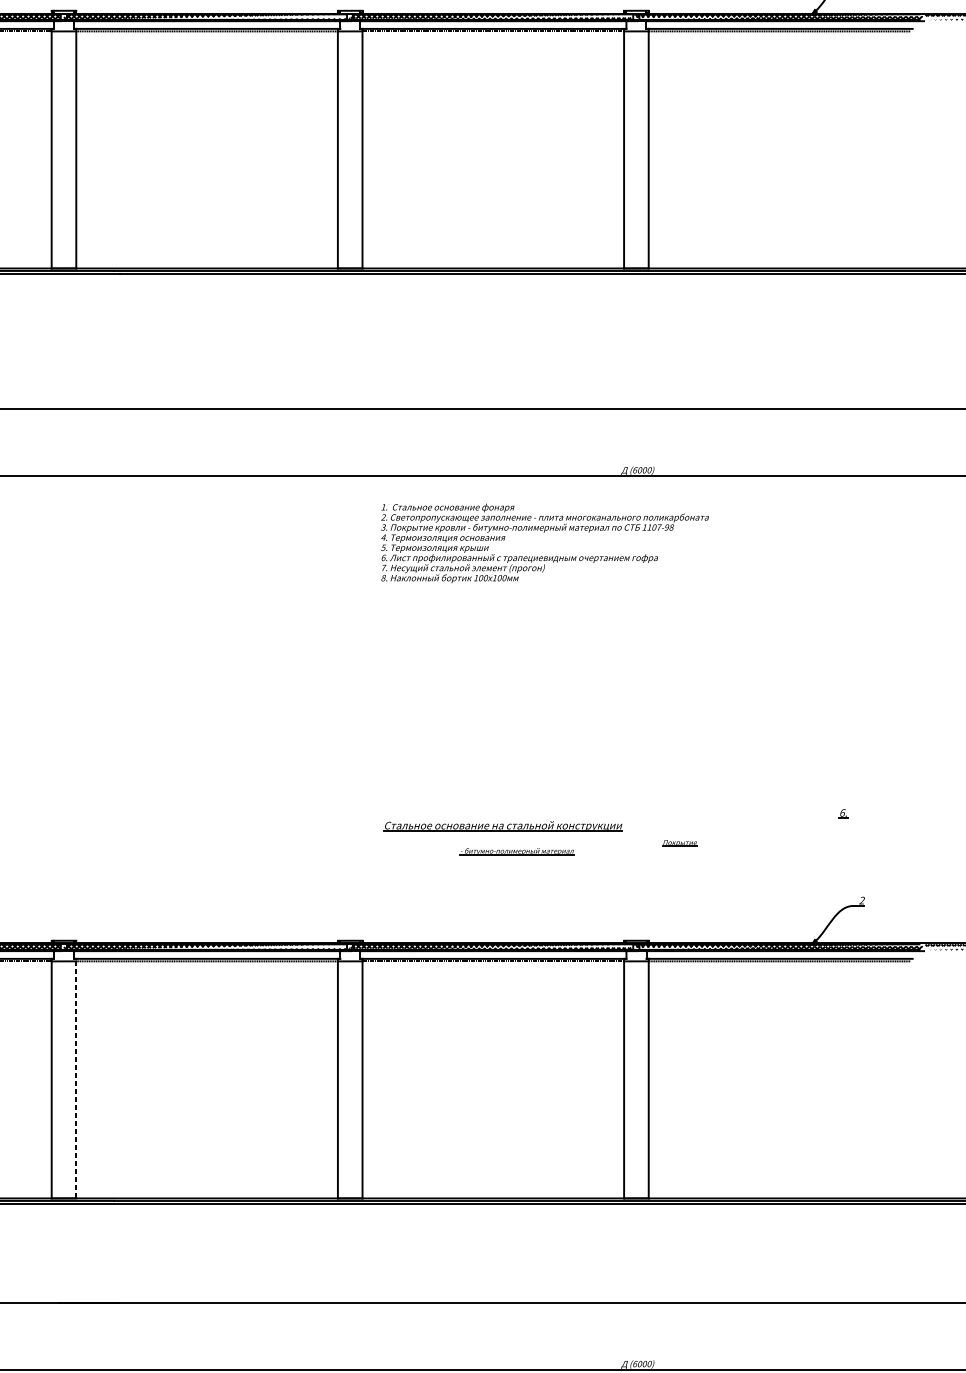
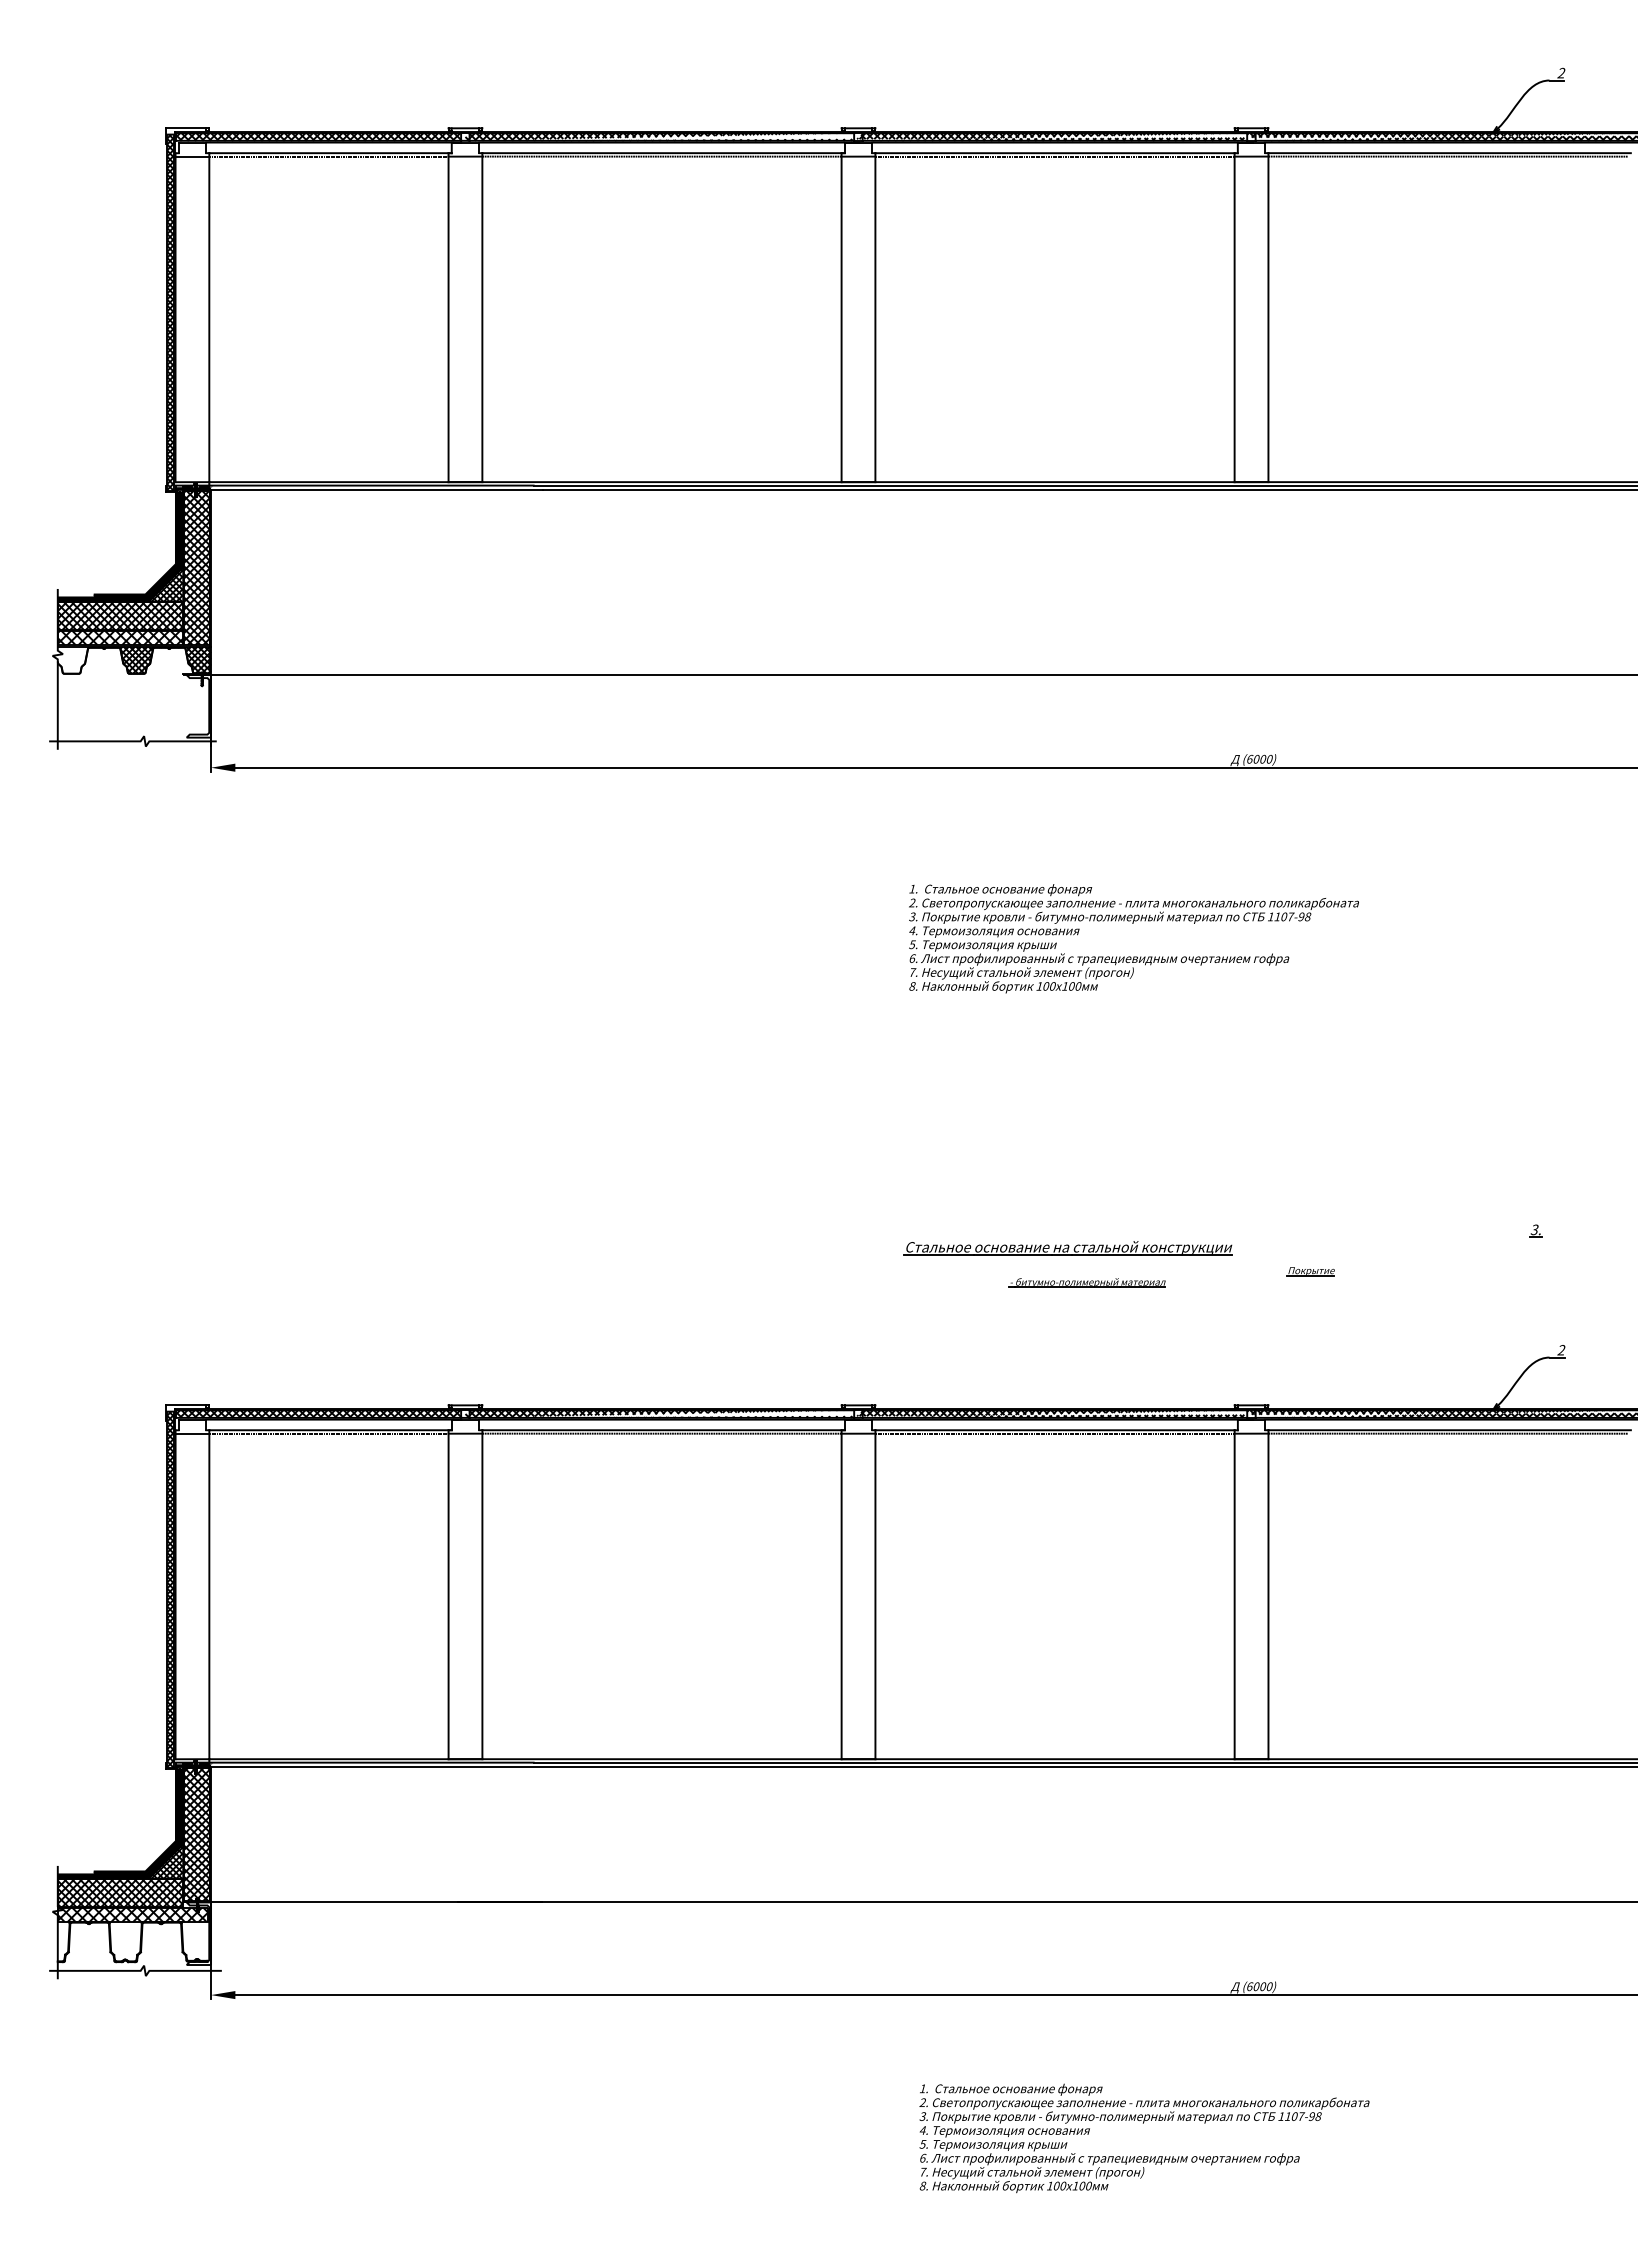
text: (544, 543) -> (1133, 938), moved
text: (842, 812) -> (1534, 1229), 6. -> 3.
line: (76, 1078) -> (482, 1594), dashed -> solid

